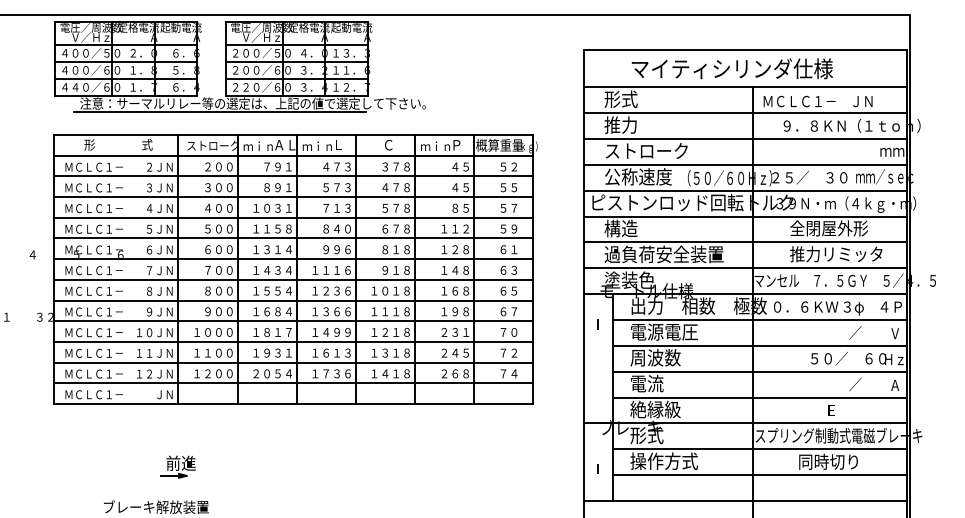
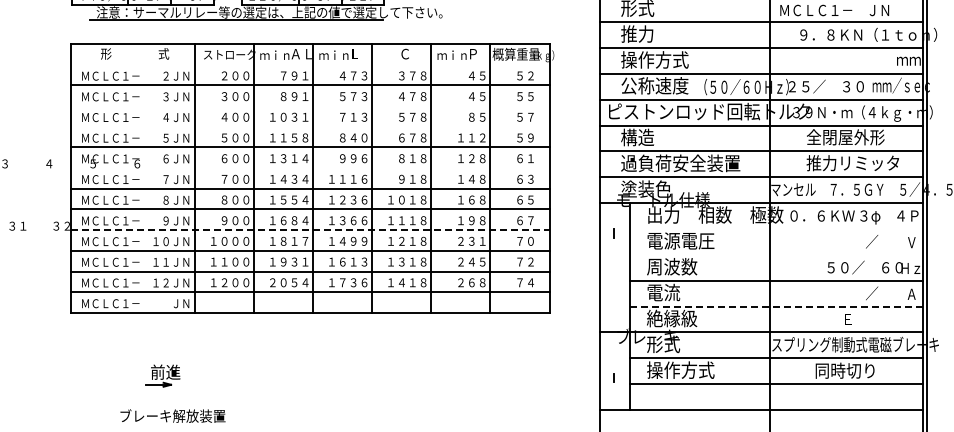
text: (645, 150) -> (662, 59), ストローク -> 操作方式
line: (293, 155) -> (310, 64), removed
line: (293, 197) -> (310, 106), removed
line: (293, 217) -> (310, 126), removed
line: (293, 259) -> (310, 168), removed
line: (759, 320) -> (776, 229), removed
line: (294, 321) -> (311, 230), solid -> dashed
line: (759, 345) -> (776, 254), removed
line: (759, 397) -> (776, 306), solid -> dashed
part: (177, 466) -> (162, 375), moved

